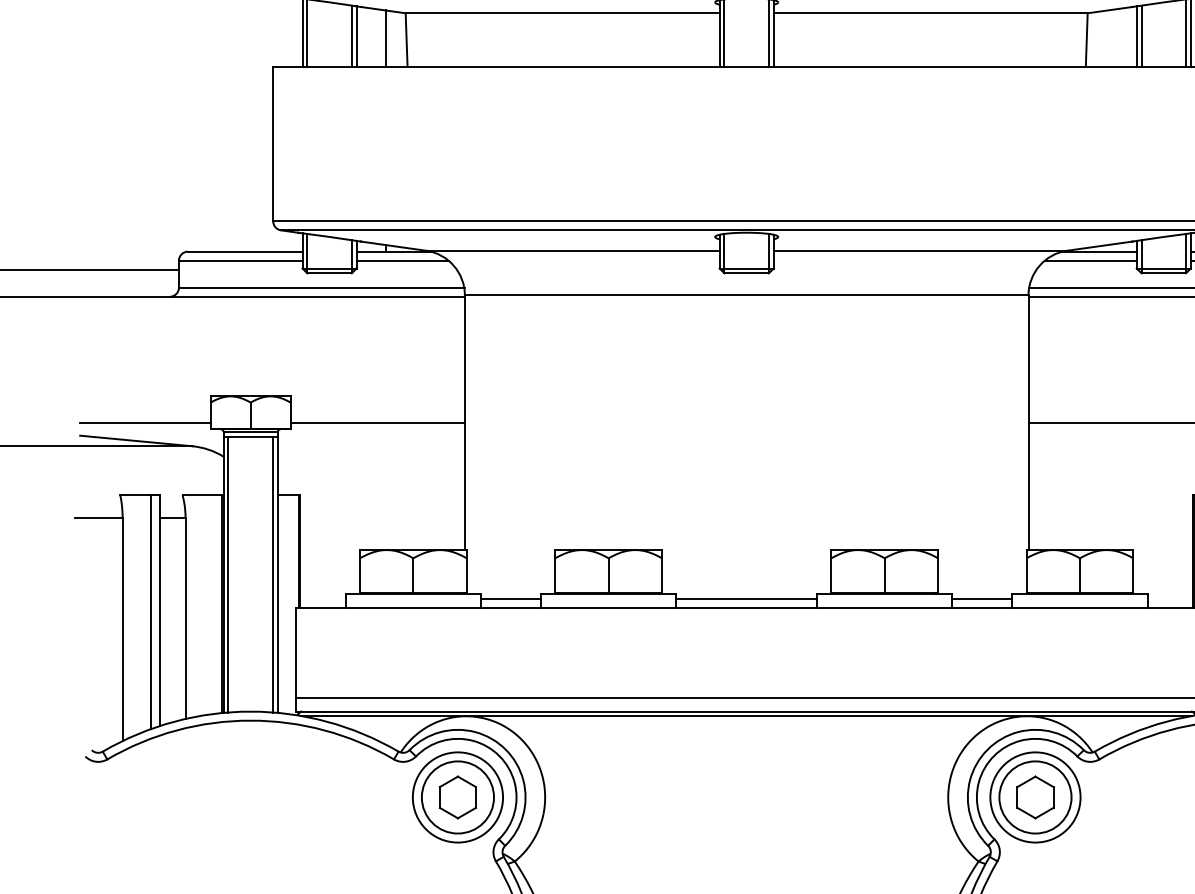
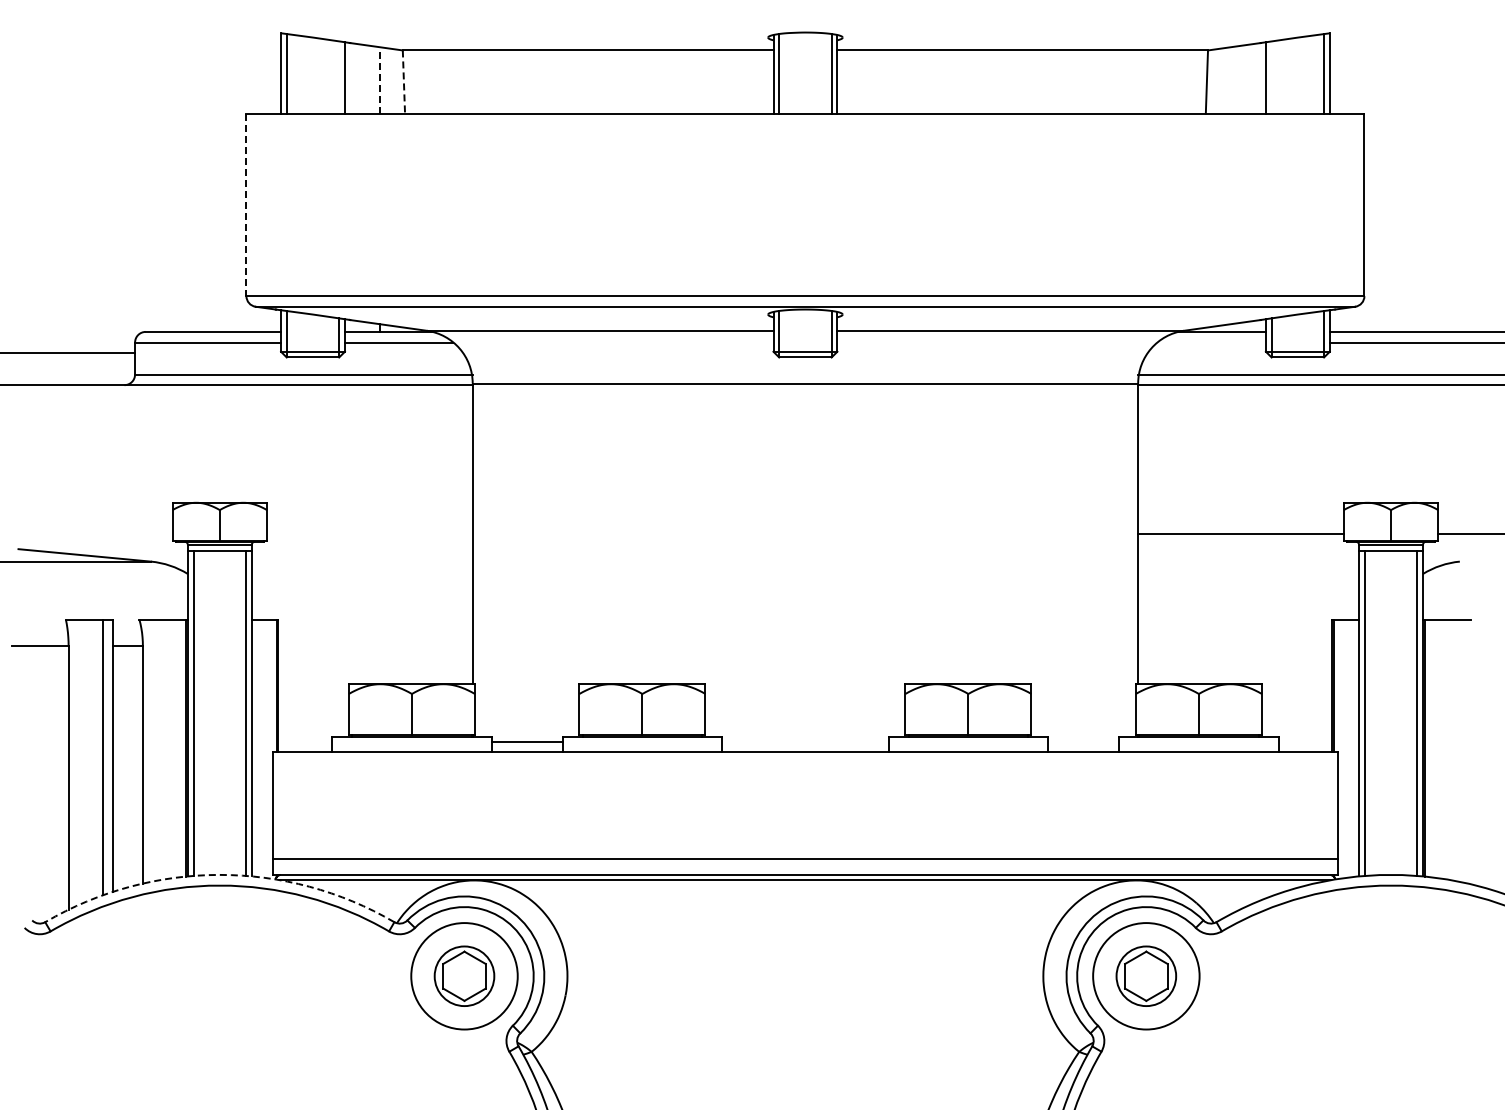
line: (352, 36) -> (339, 77), removed
line: (1141, 36) -> (1271, 77), removed
line: (385, 37) -> (379, 79), solid -> dashed
line: (406, 40) -> (403, 82), solid -> dashed
line: (273, 144) -> (246, 205), solid -> dashed
line: (1090, 260) -> (1211, 342), removed
line: (145, 423) -> (95, 534), removed
line: (377, 423) -> (369, 534), removed
line: (746, 598) -> (805, 741), removed
line: (982, 598) -> (1083, 741), removed
arc: (250, 711) -> (219, 874), solid -> dashed
circle: (457, 796) -> (464, 975), size x0.7
circle: (1034, 796) -> (1145, 975), size x0.7

